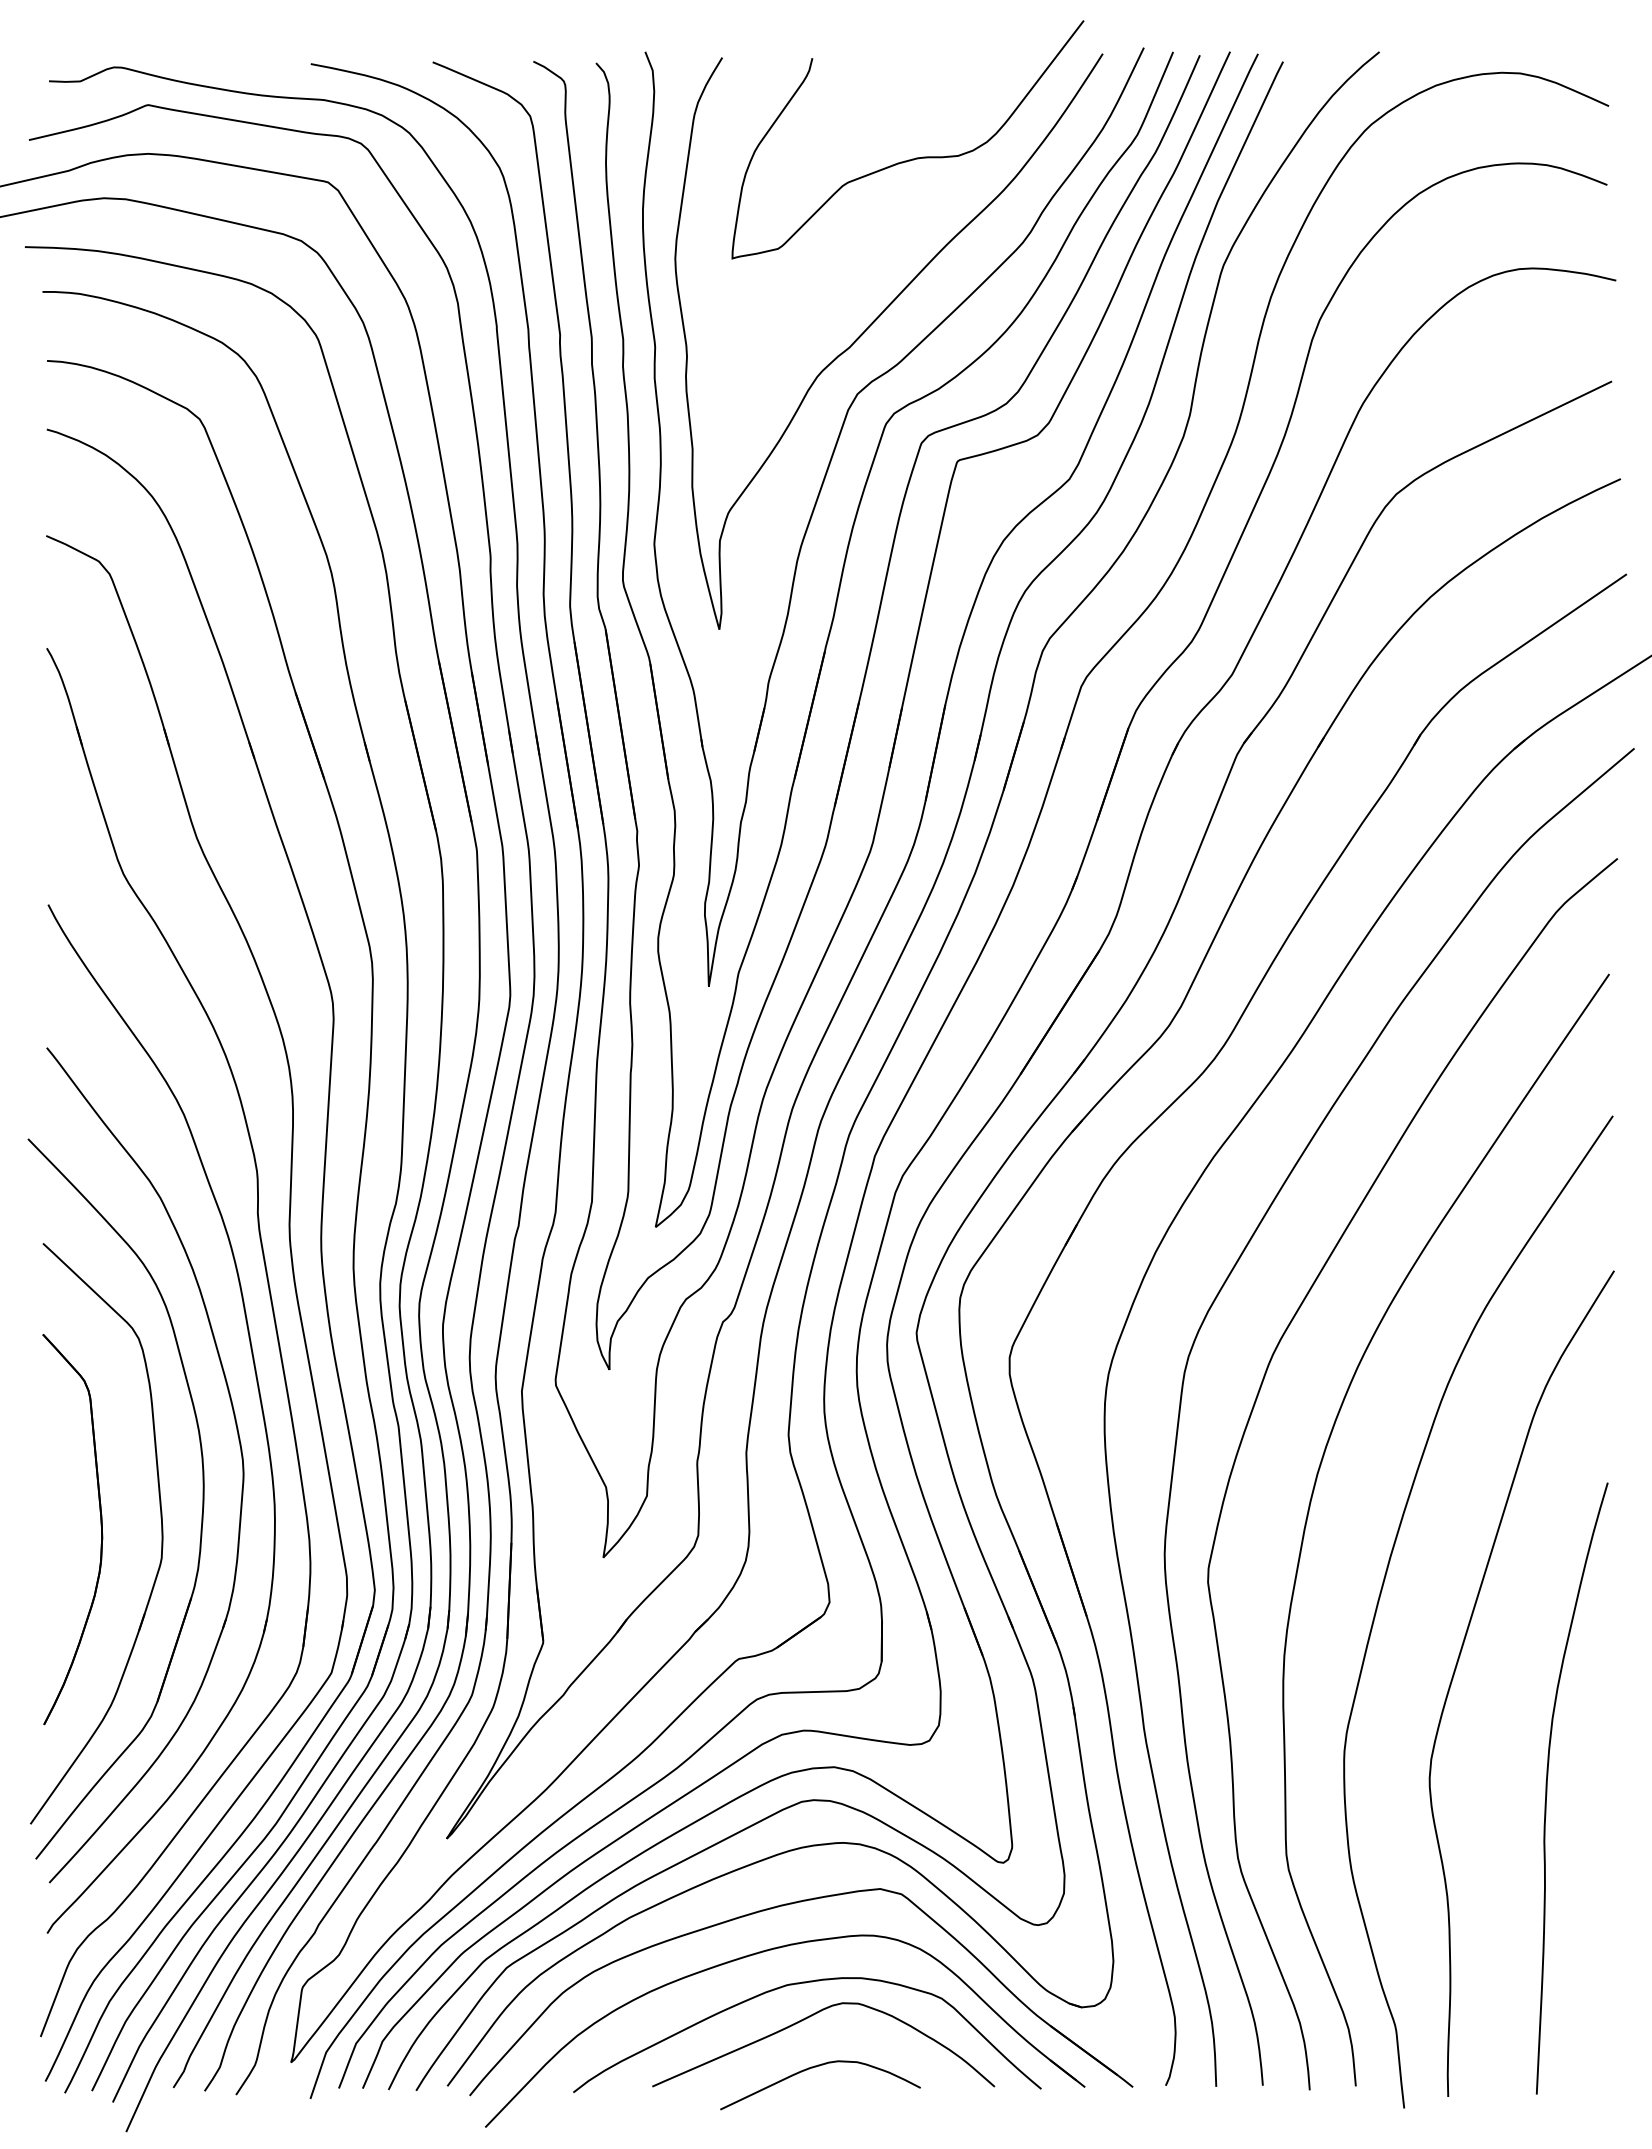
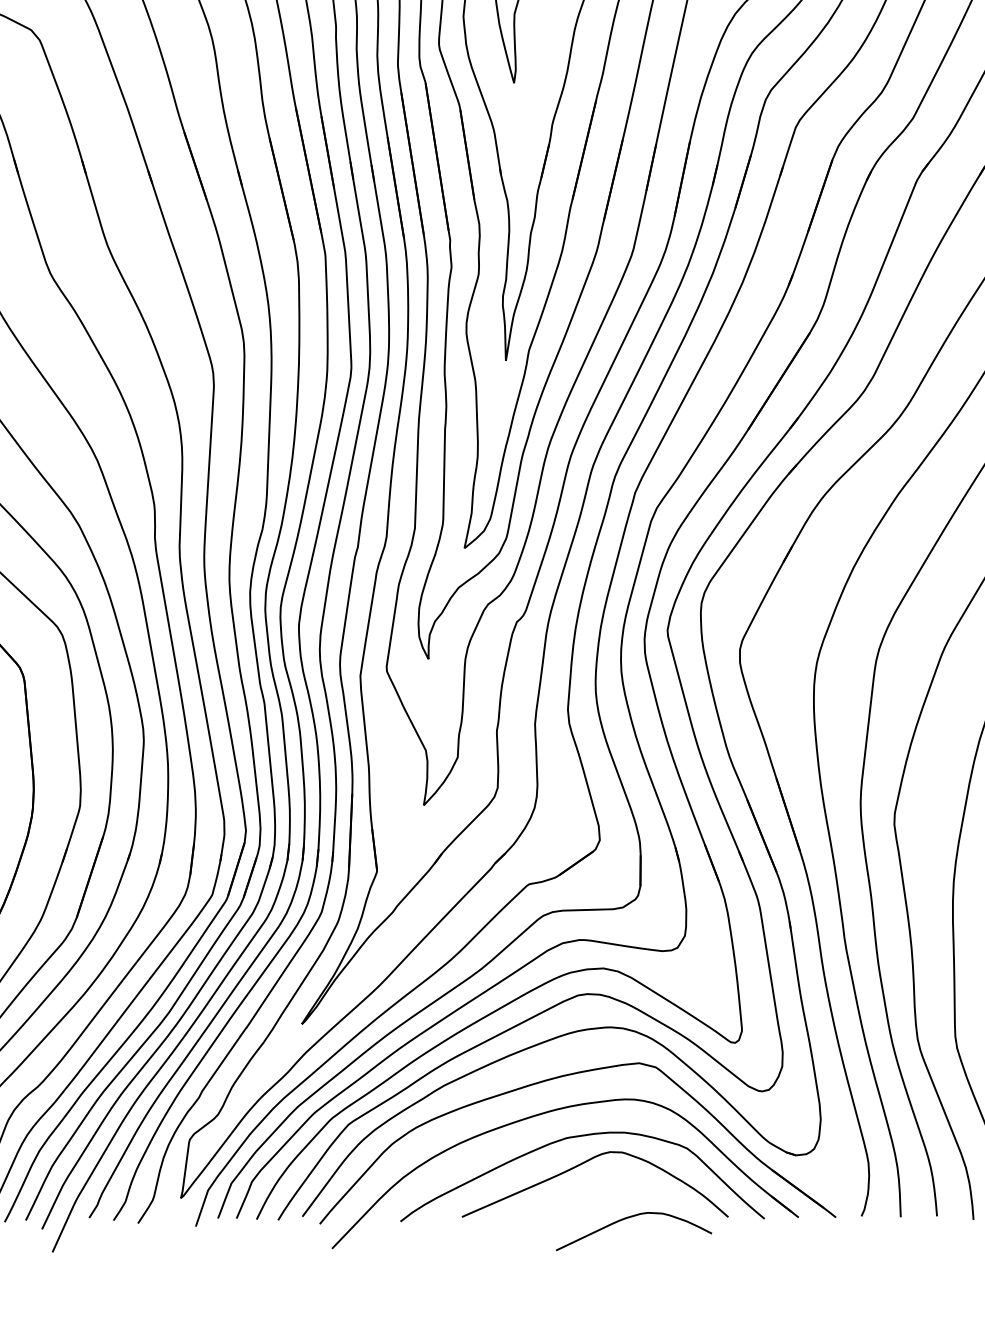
curve: (816, 2067) -> (630, 1217), moved

